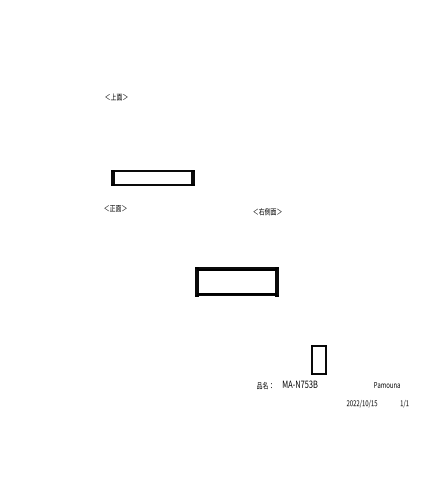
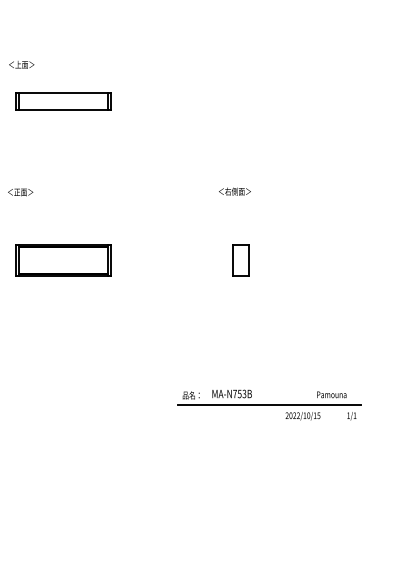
part: (152, 177) -> (63, 100), moved
text: (267, 211) -> (234, 191), moved
part: (236, 281) -> (63, 260), moved
part: (318, 359) -> (240, 260), moved
line: (332, 393) -> (269, 404), added

